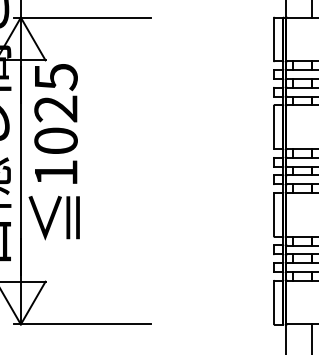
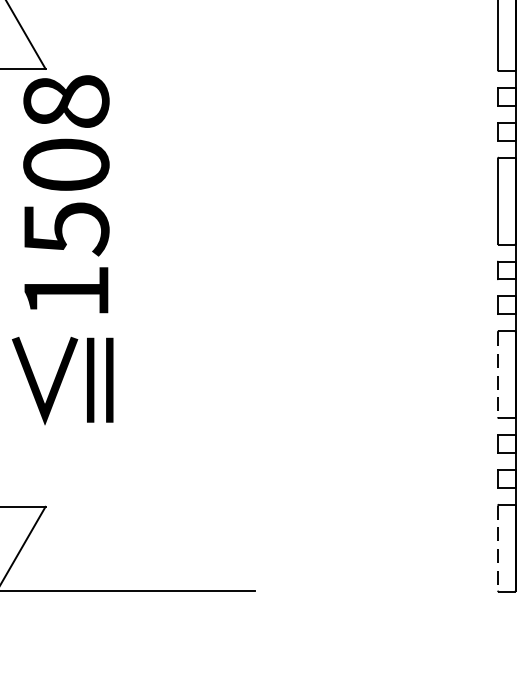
text: (55, 109) -> (65, 166), 1025 -> 1508
line: (274, 215) -> (498, 375), solid -> dashed
line: (274, 303) -> (498, 549), solid -> dashed

